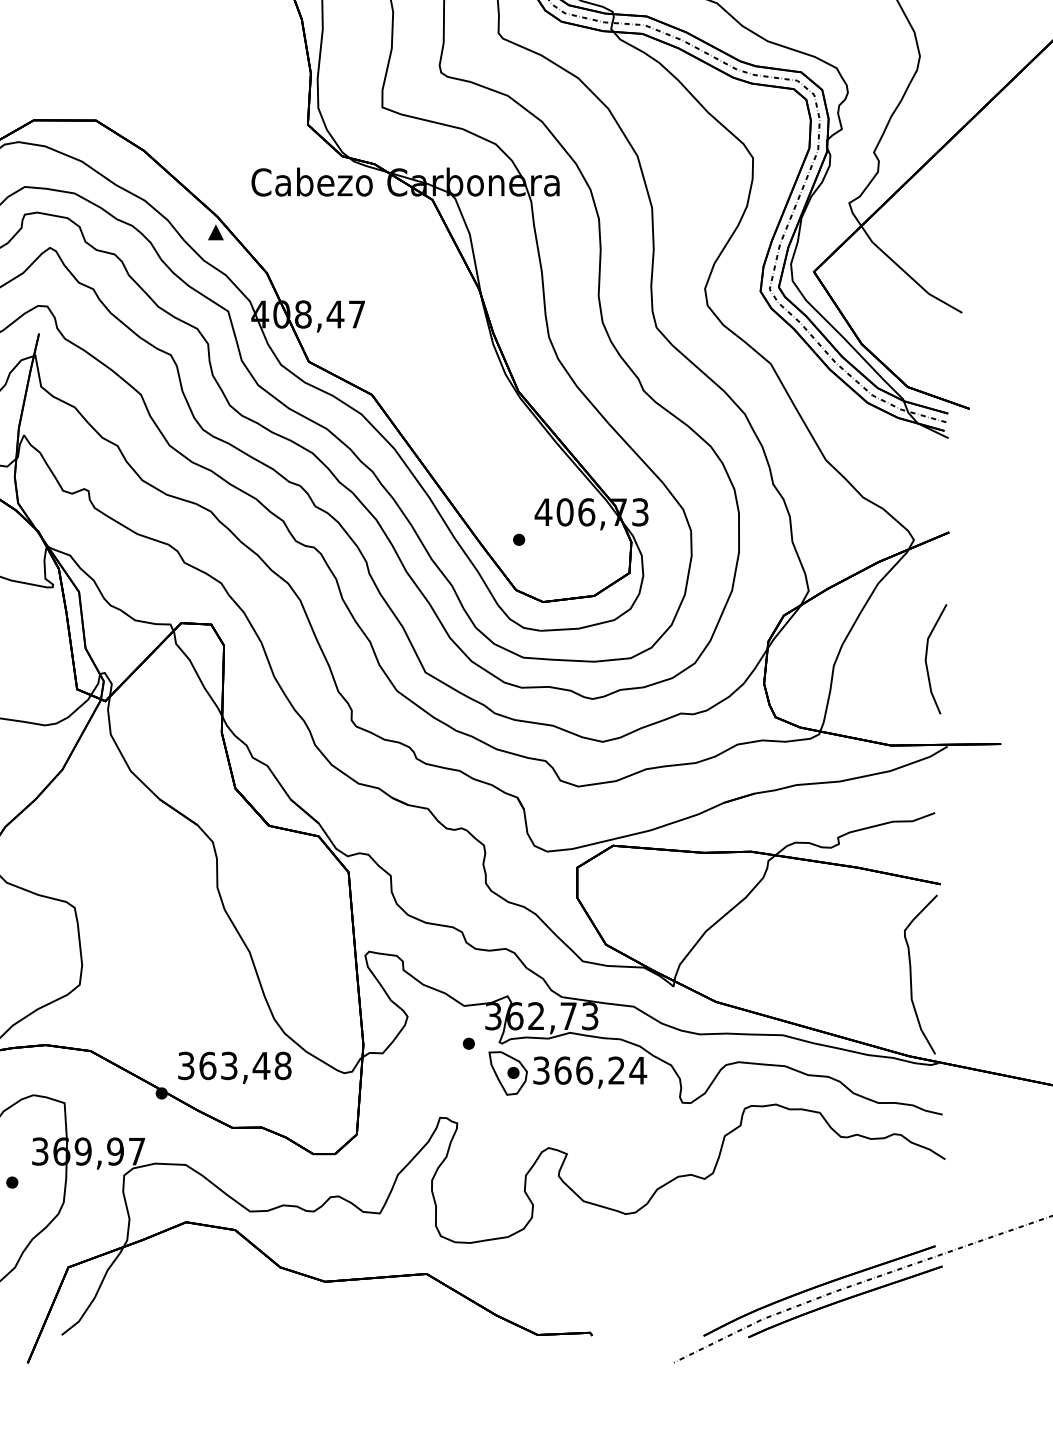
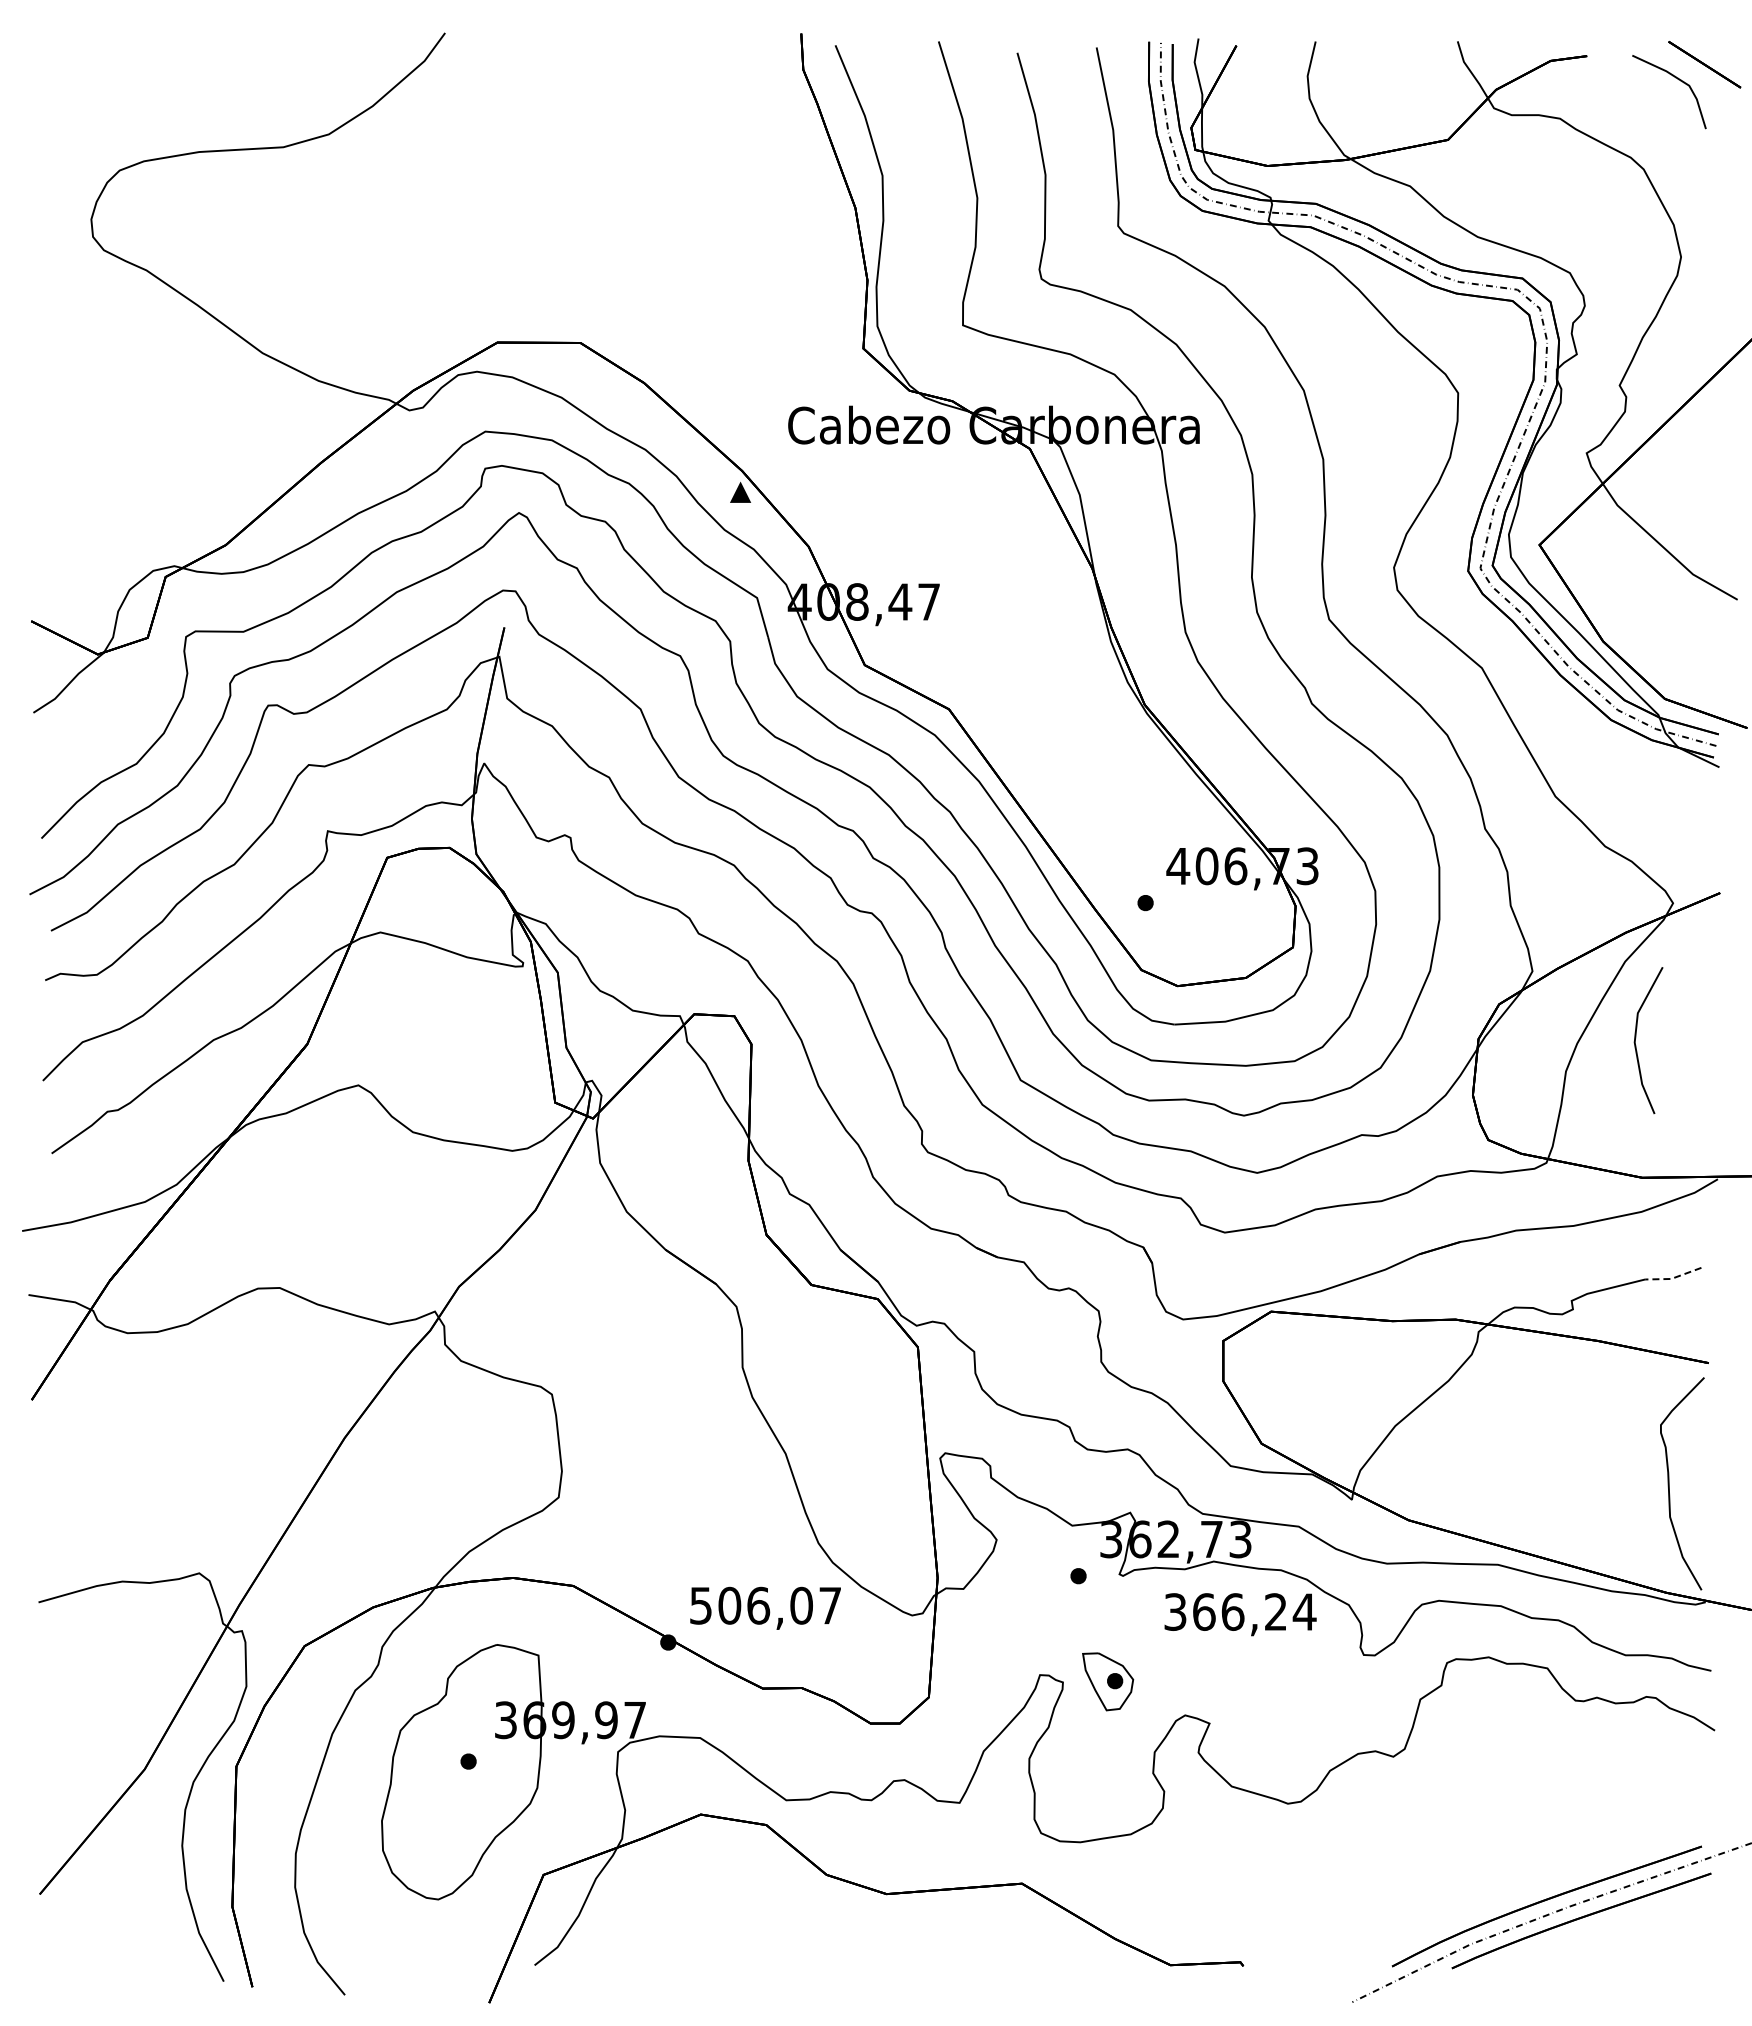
line: (927, 656) -> (1636, 1037), moved
line: (914, 820) -> (1673, 1278), solid -> dashed
text: (234, 1065) -> (765, 1605), 363,48 -> 506,07
part: (508, 1073) -> (1108, 1681), moved

